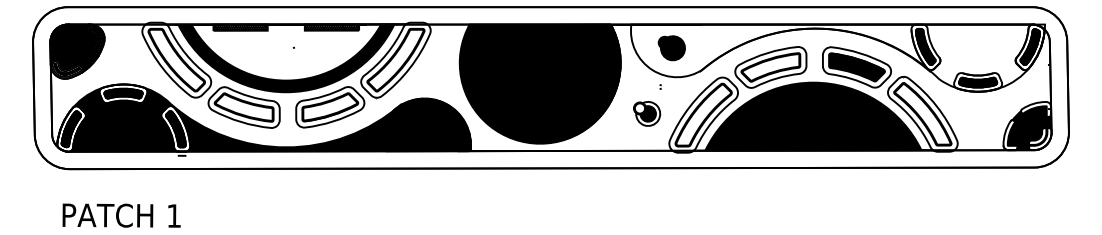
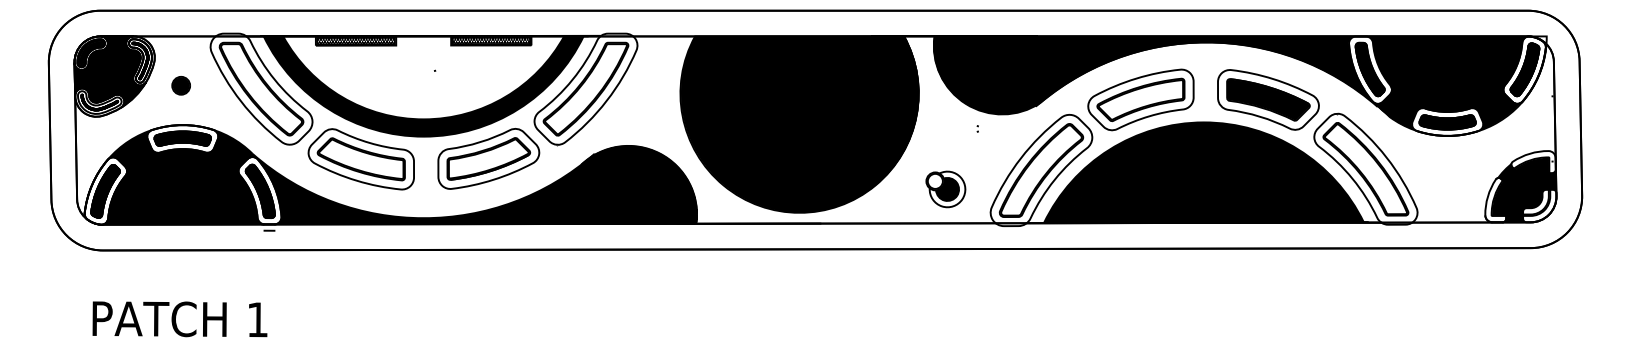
fill: (831, 56) -> (1230, 83), added
part: (122, 57) -> (181, 85), added
part: (647, 113) -> (946, 188), moved

